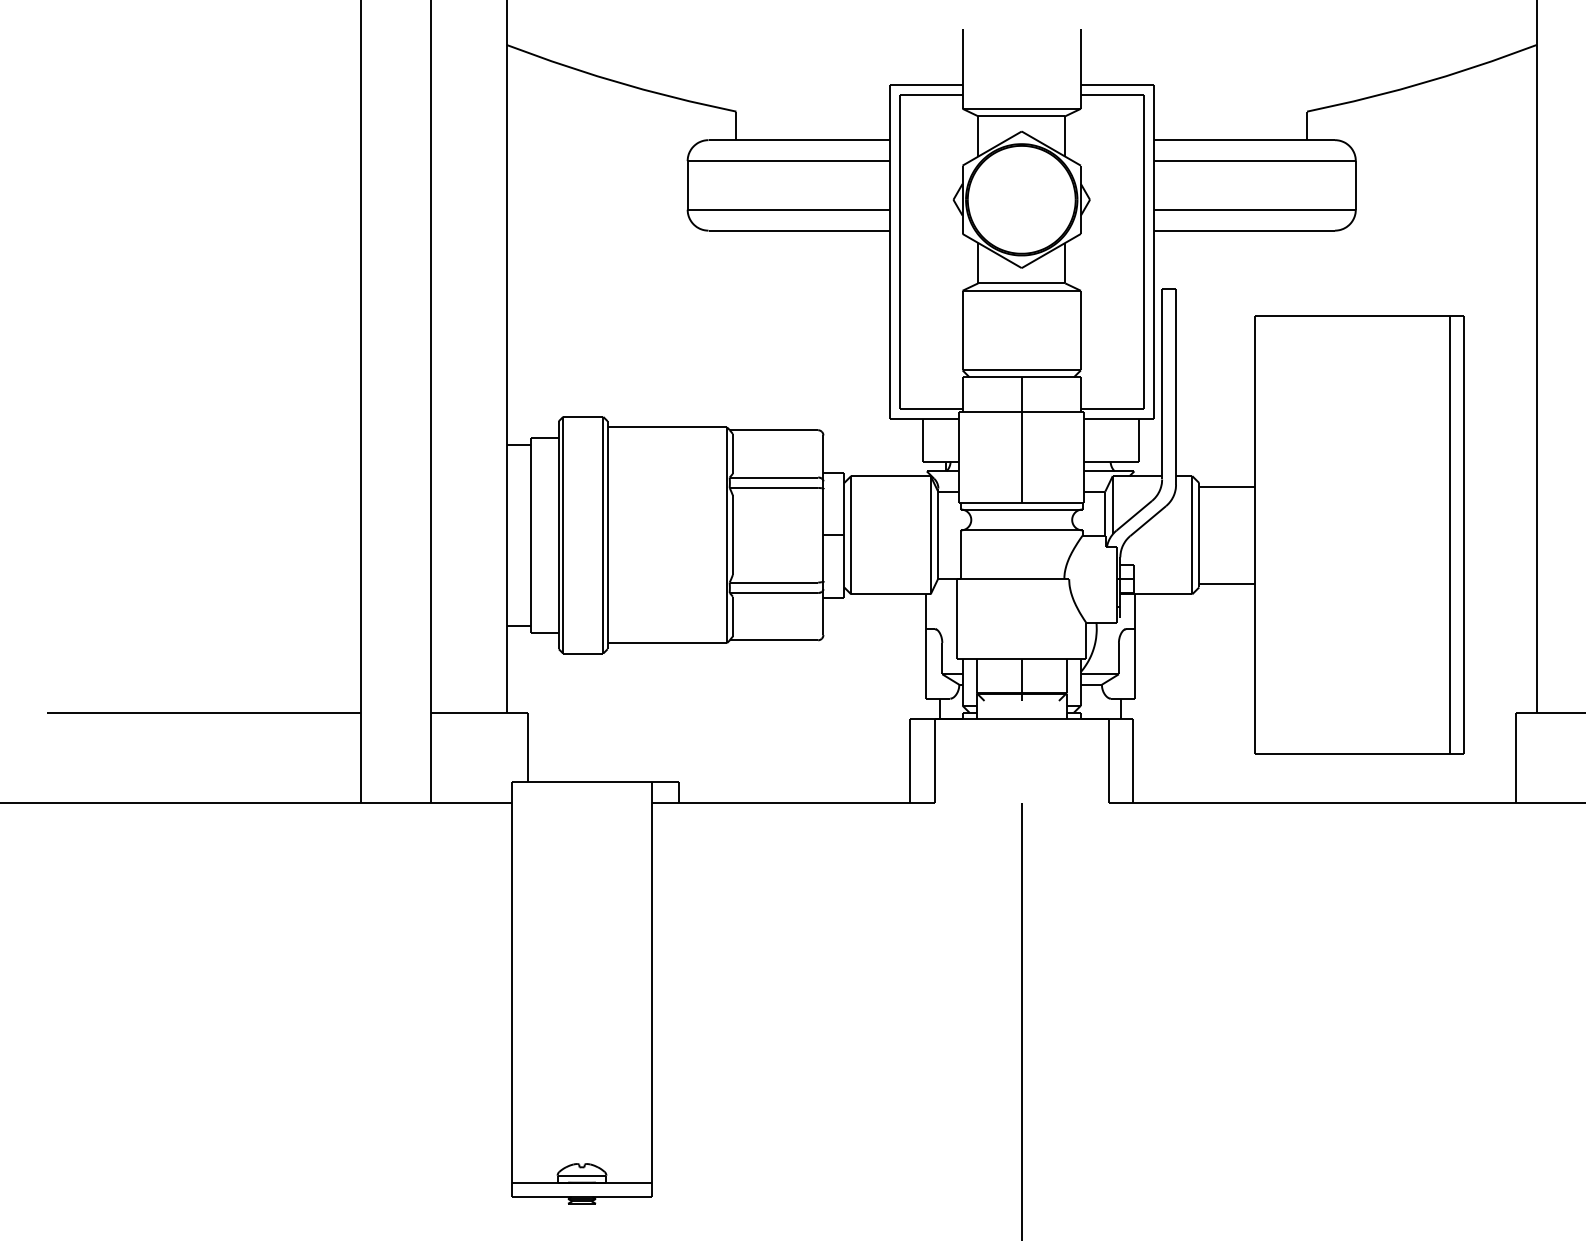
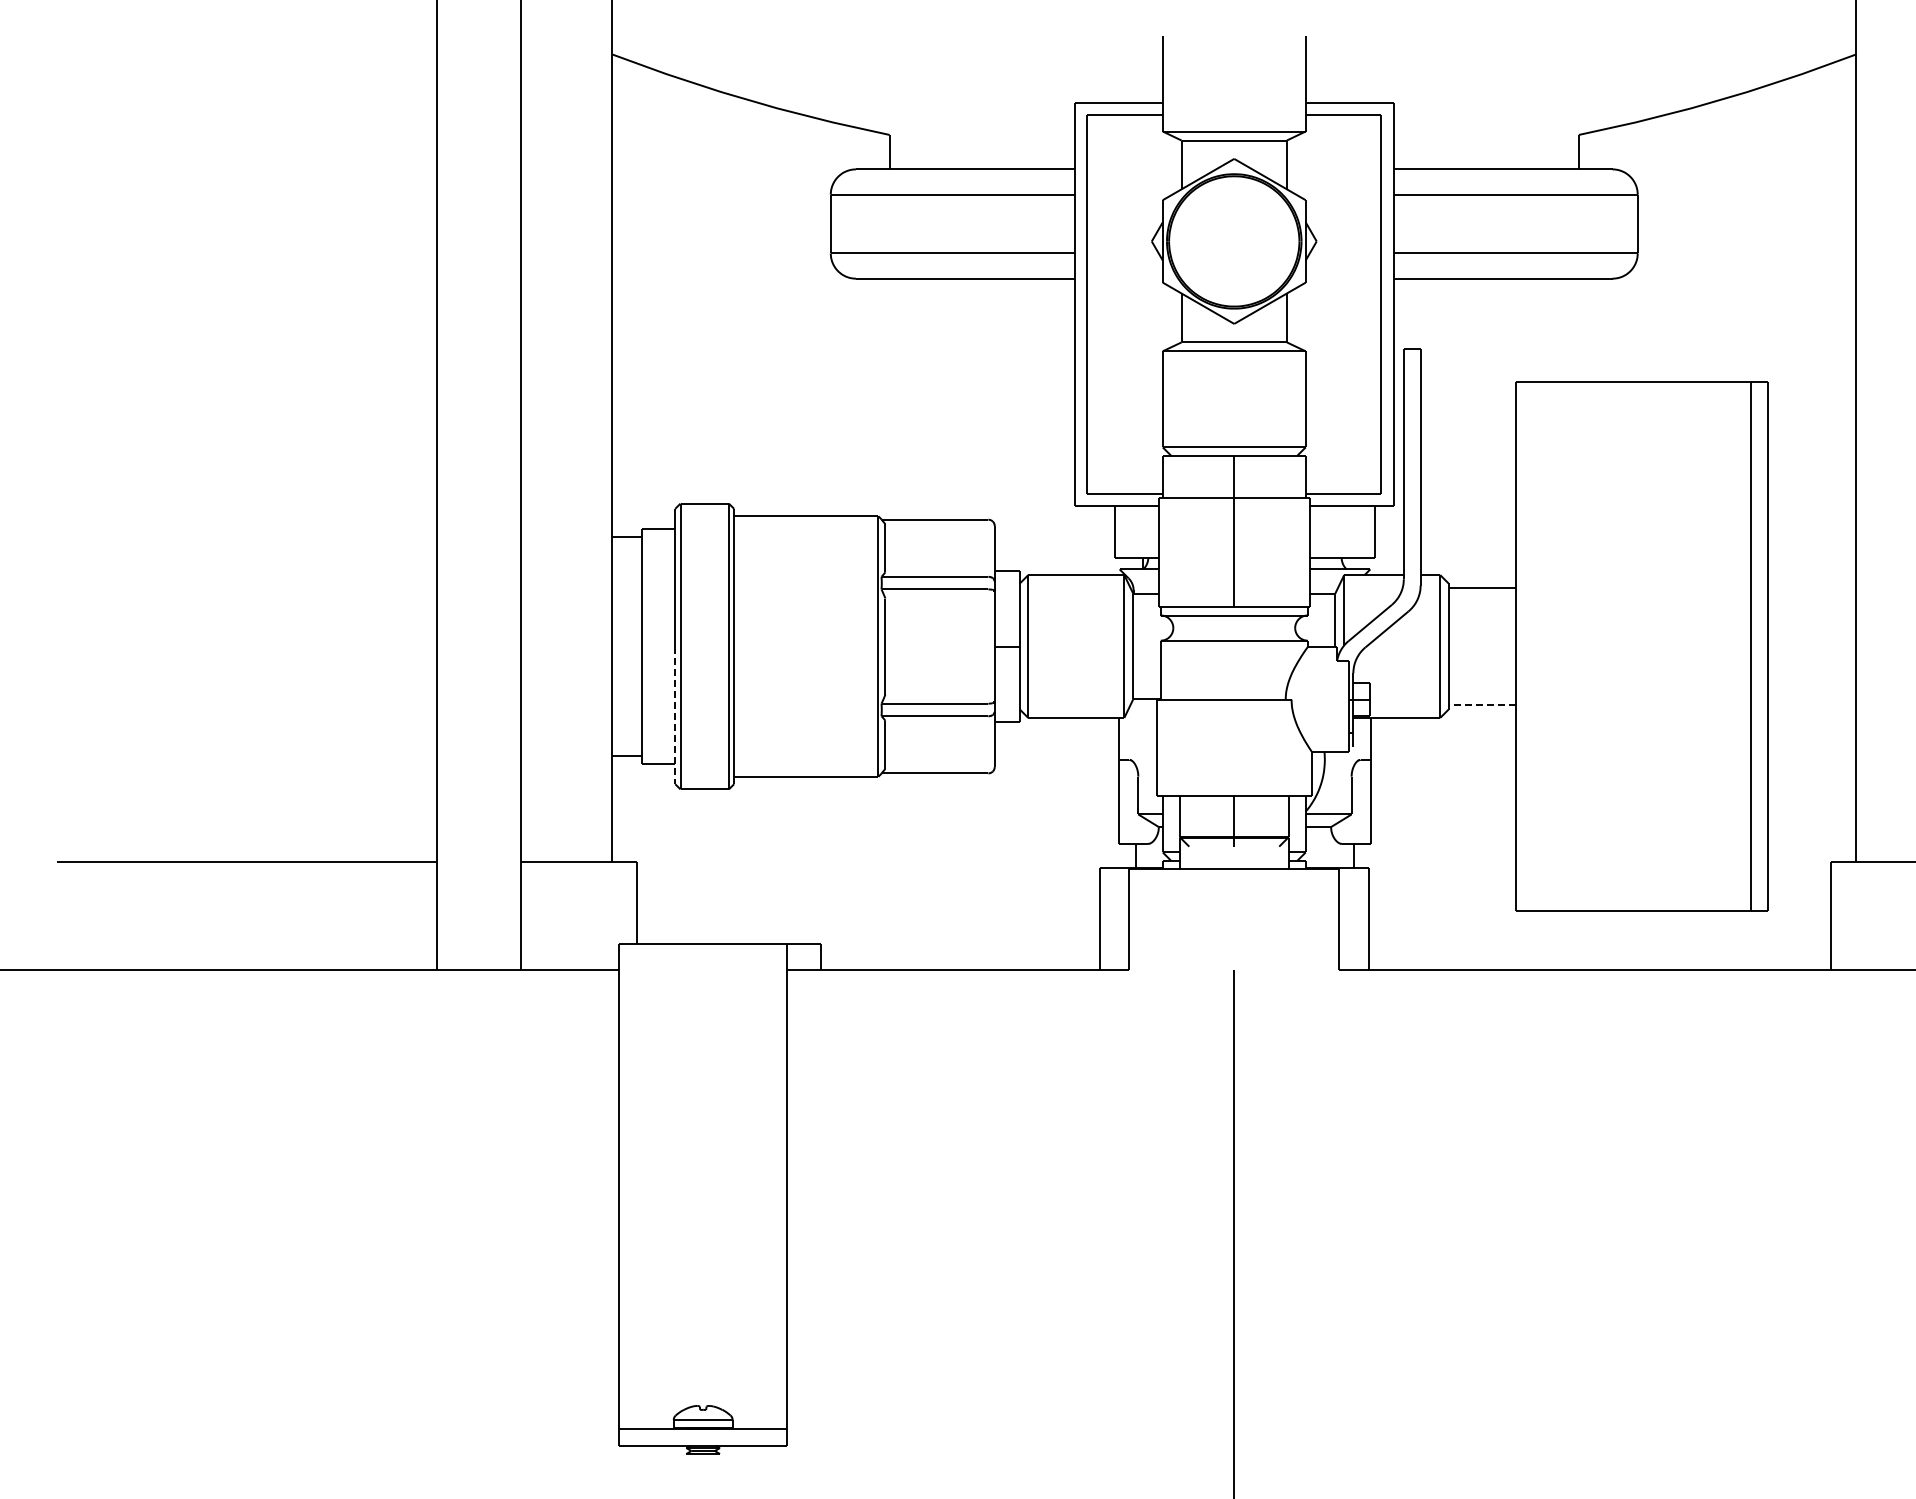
line: (1227, 584) -> (1482, 705), solid -> dashed
line: (559, 592) -> (675, 715), solid -> dashed

